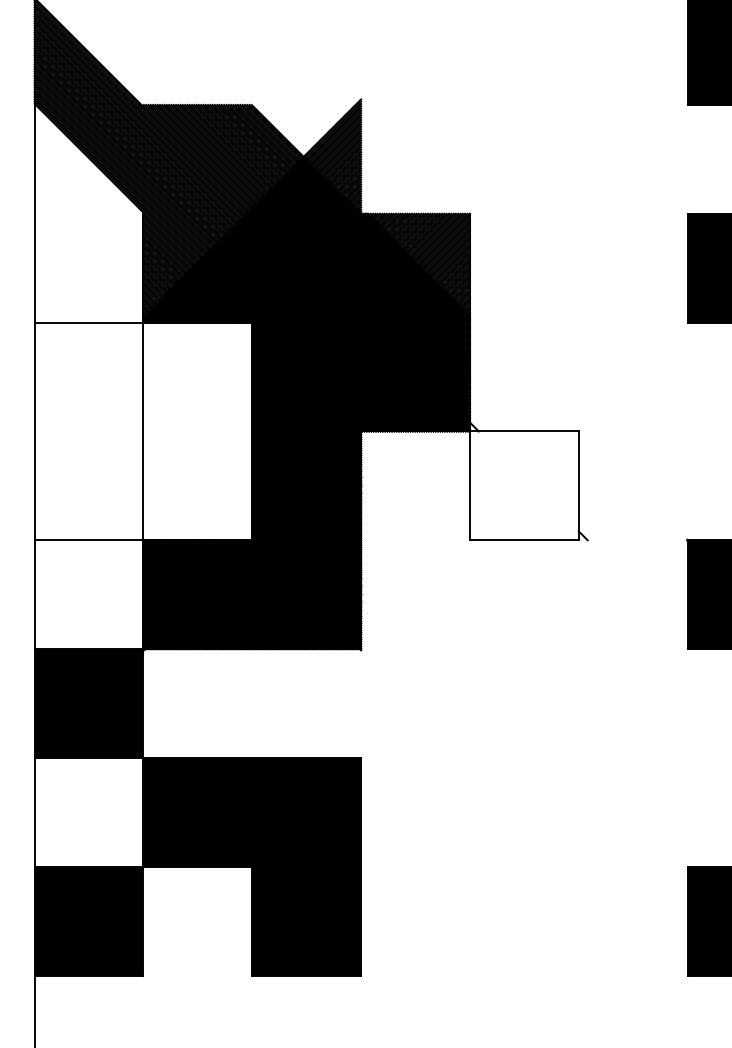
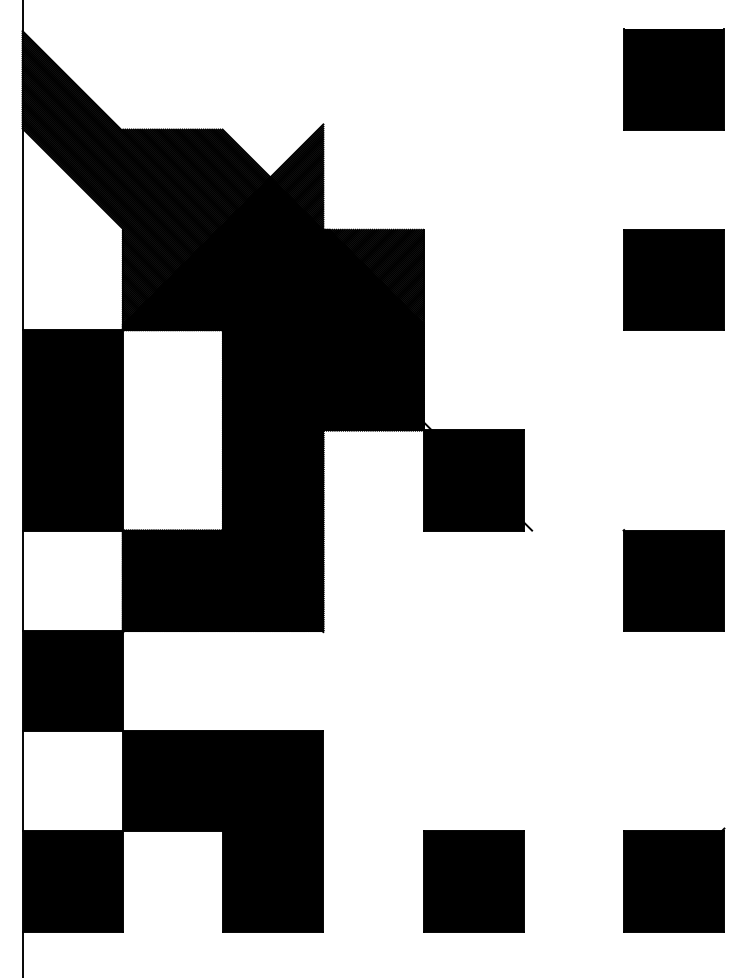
fill: (88, 431) -> (72, 430), added
fill: (524, 485) -> (473, 480), added
part: (524, 921) -> (473, 881), added

